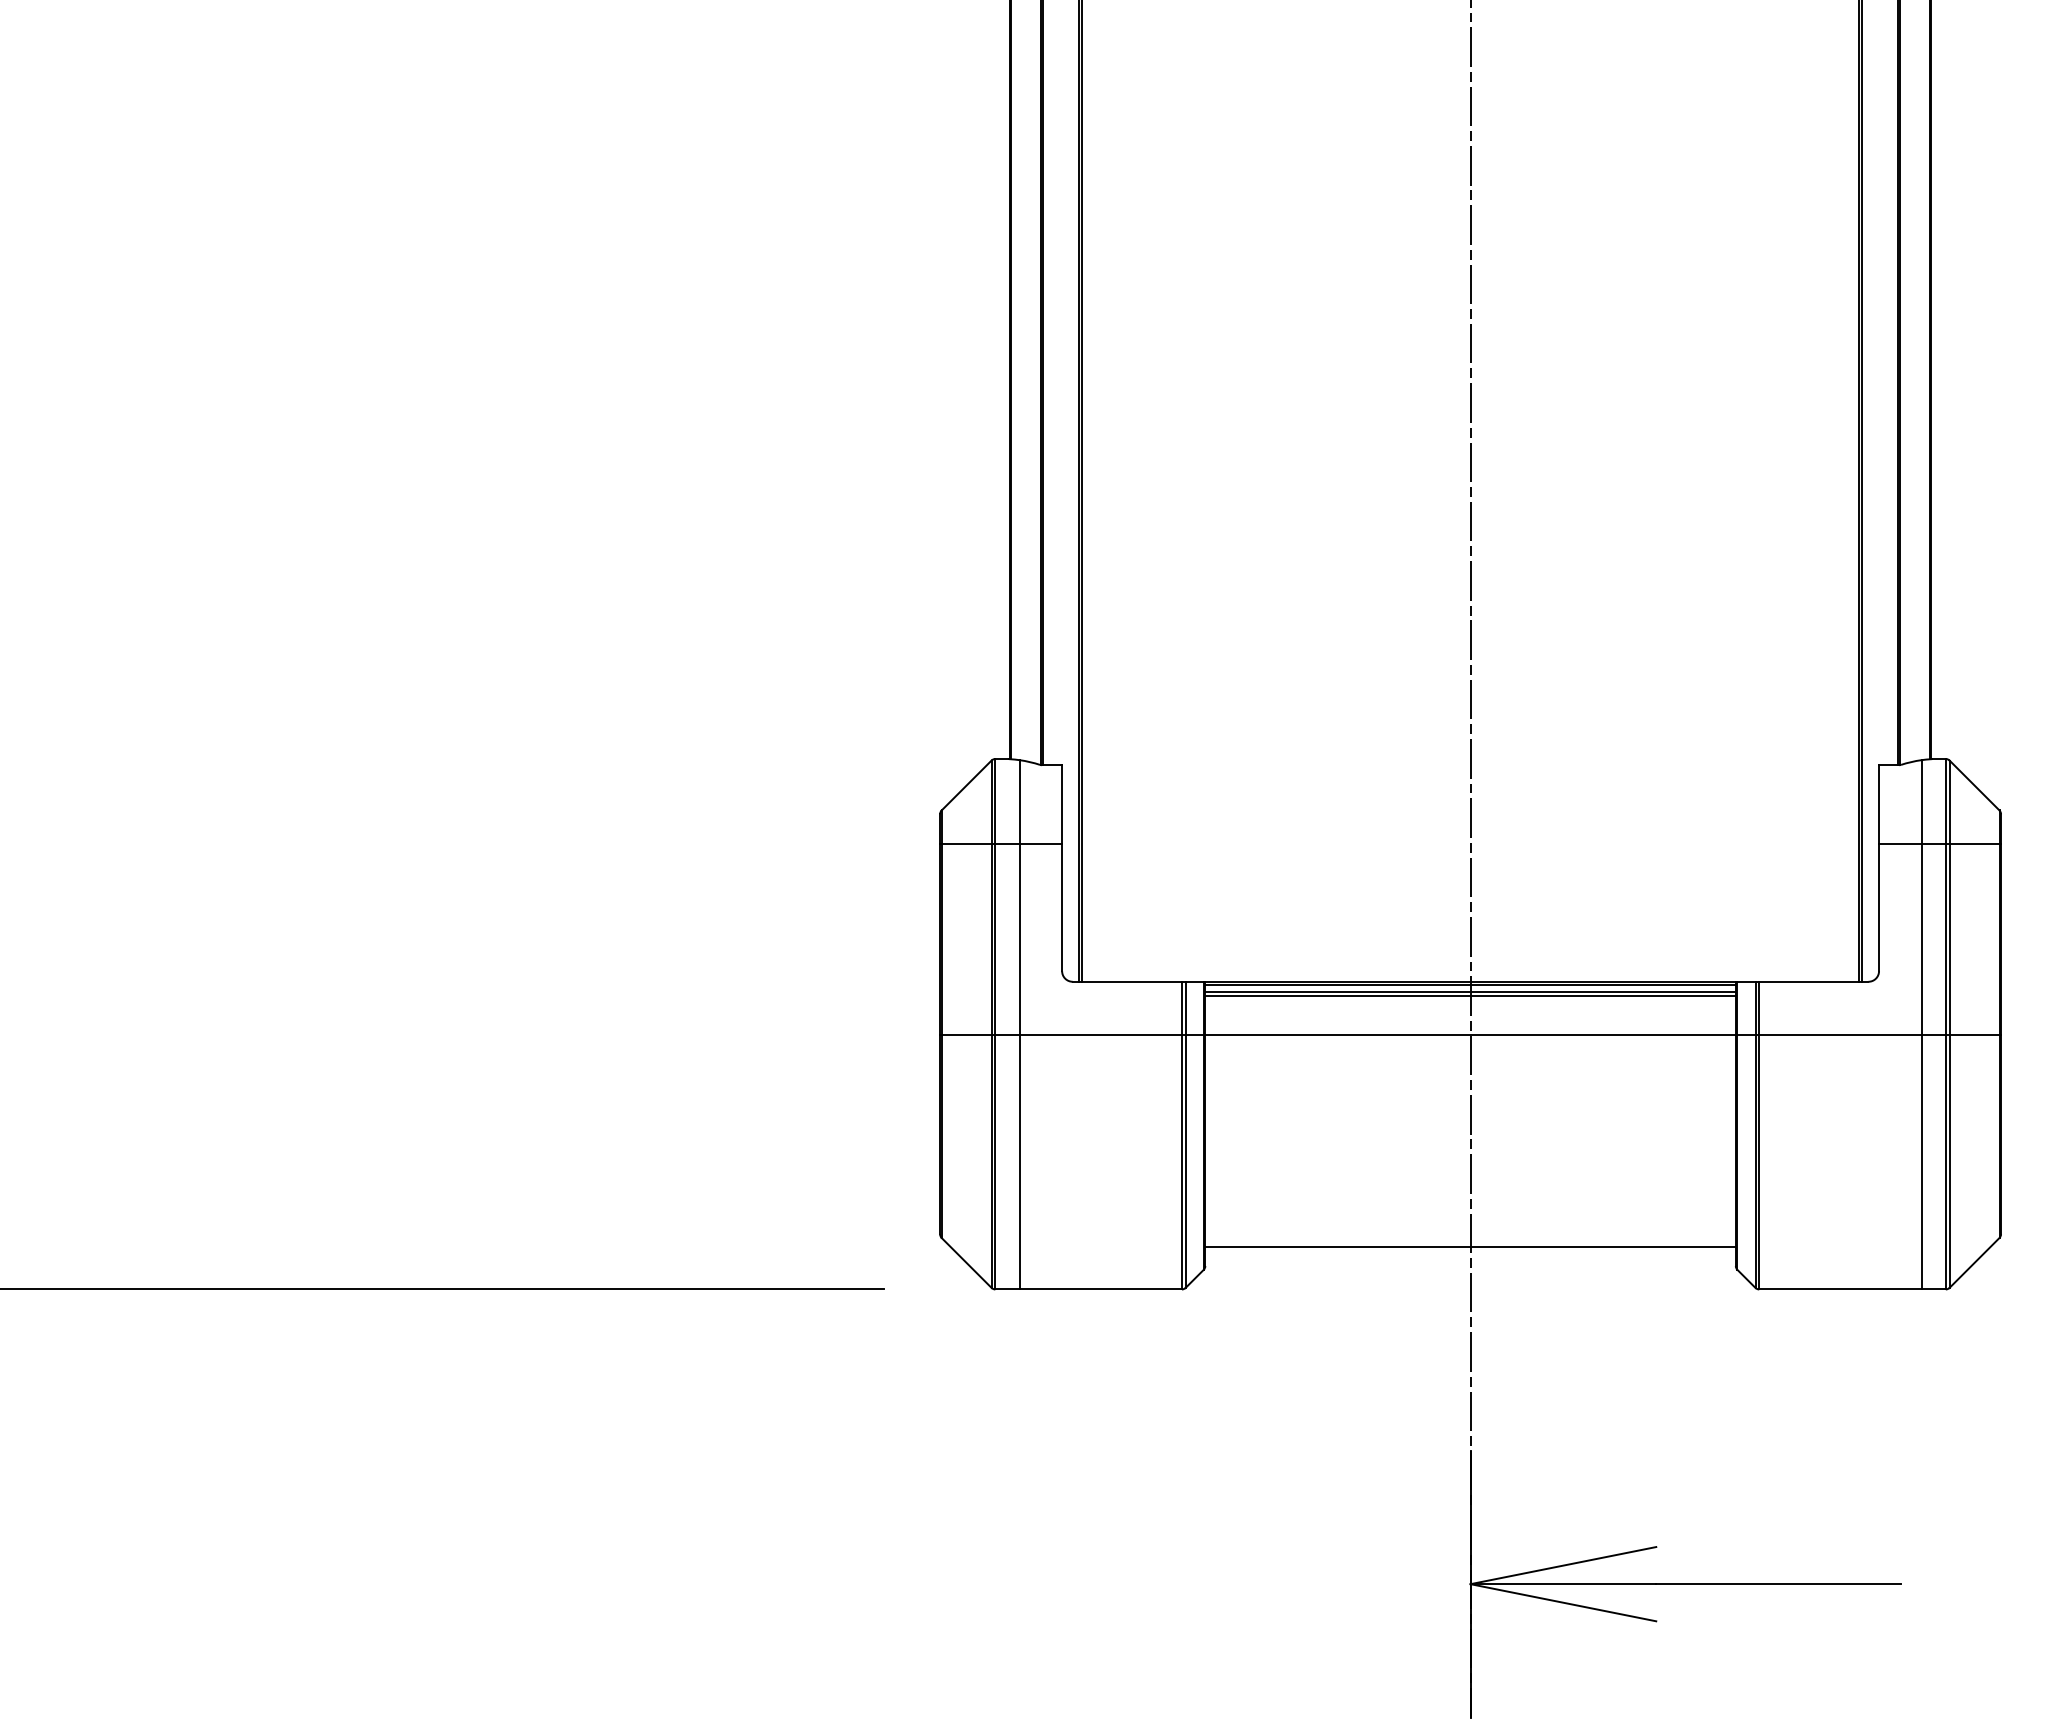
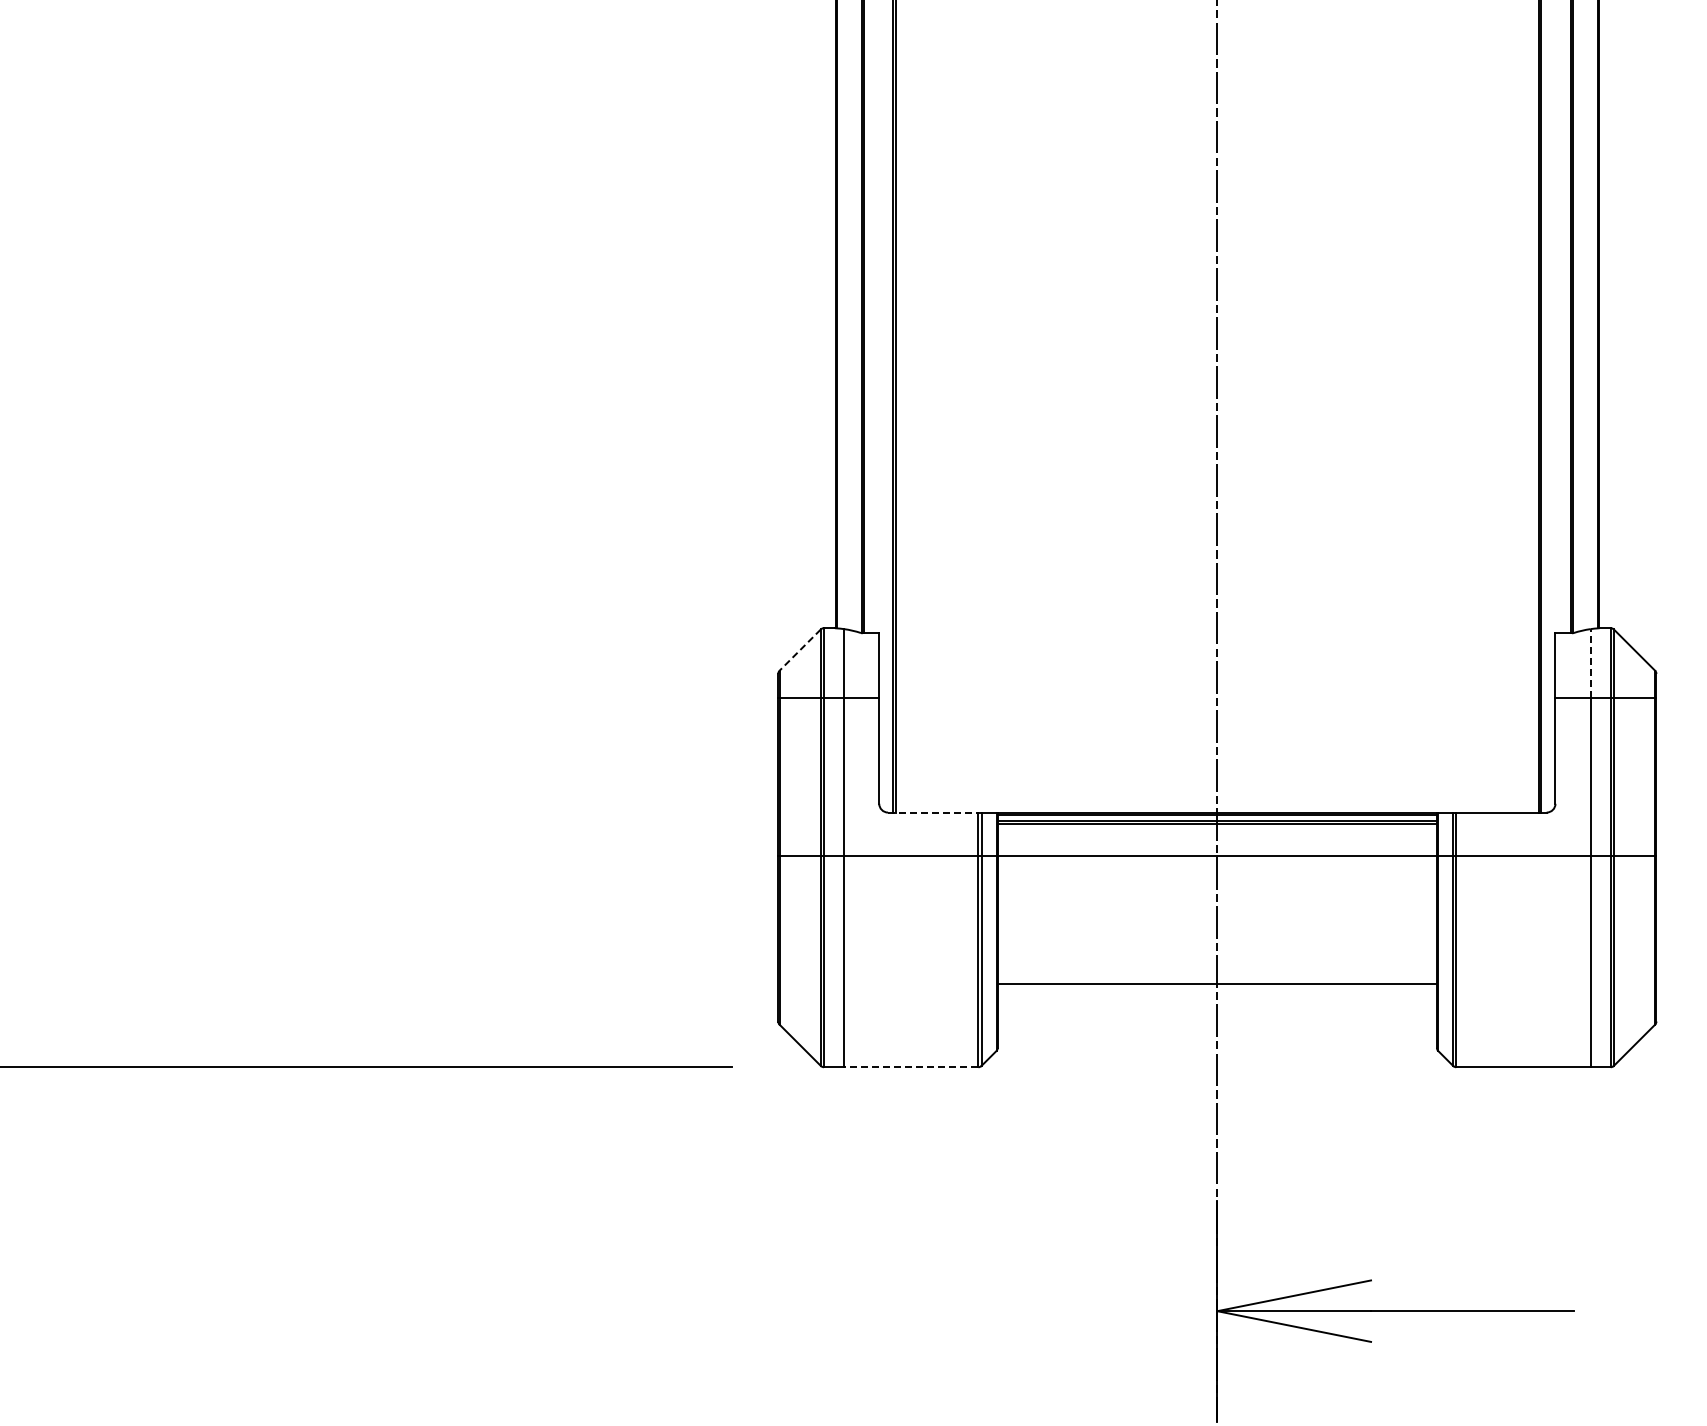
line: (965, 785) -> (799, 650), solid -> dashed
line: (1921, 801) -> (1590, 663), solid -> dashed
line: (1127, 981) -> (933, 812), solid -> dashed
line: (1469, 1247) -> (1216, 984), moved
line: (1099, 1289) -> (910, 1067), solid -> dashed

